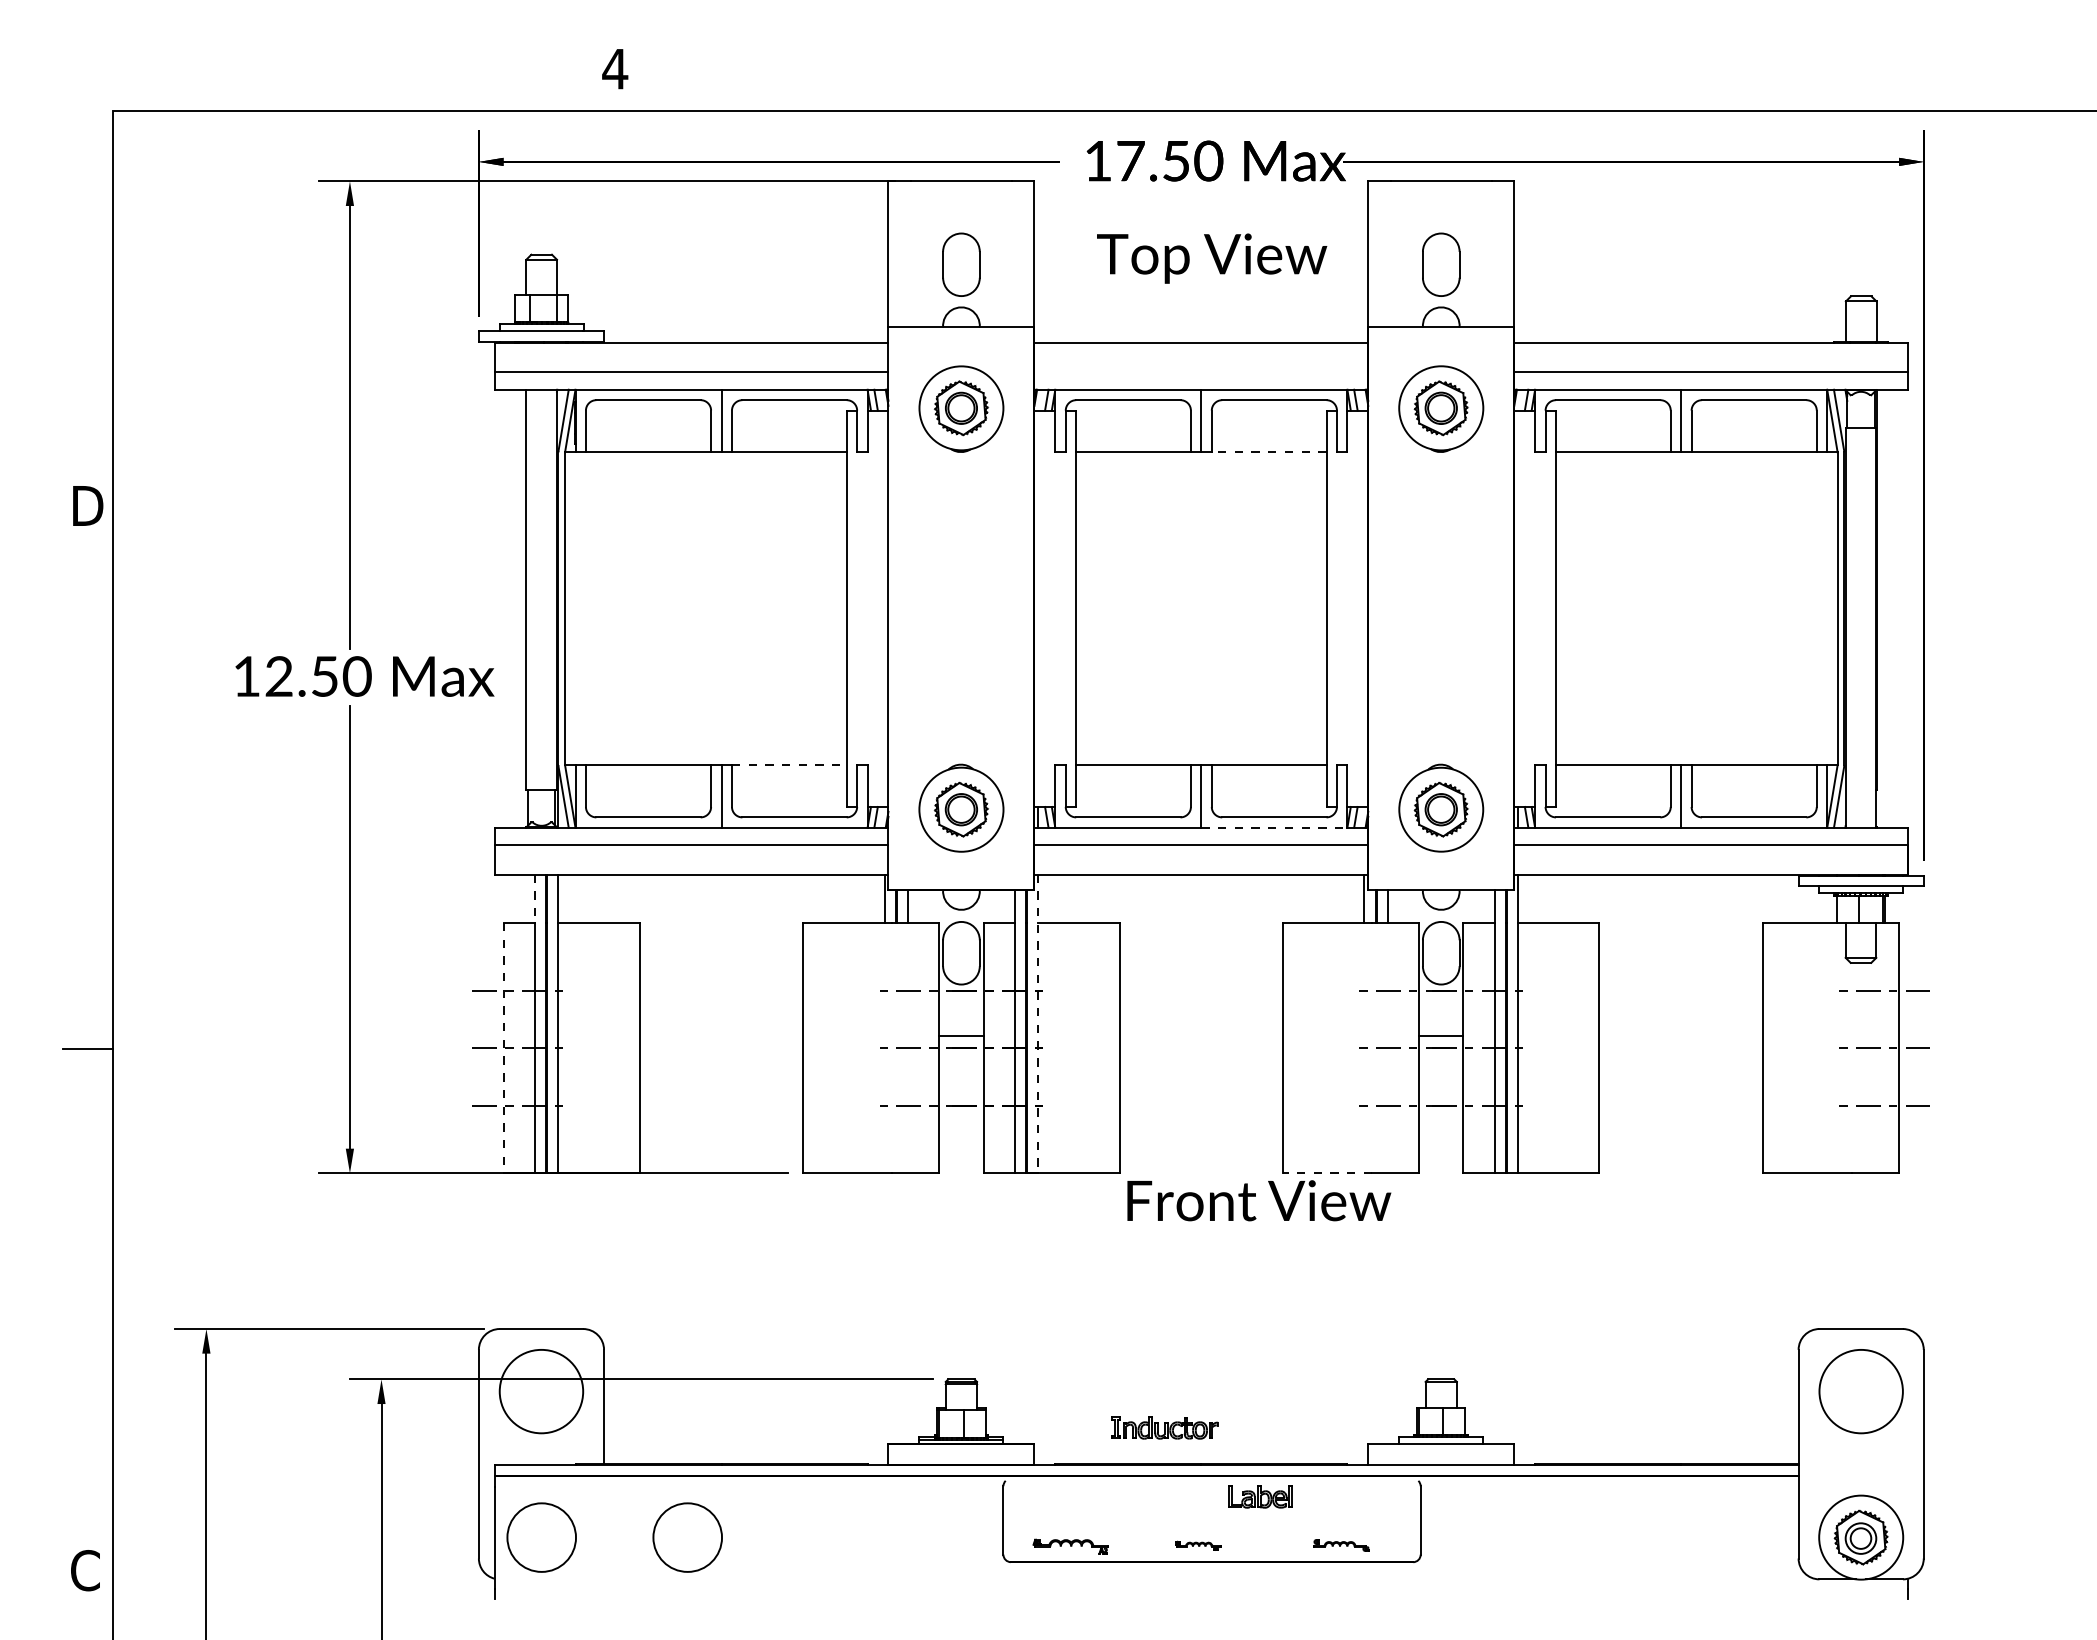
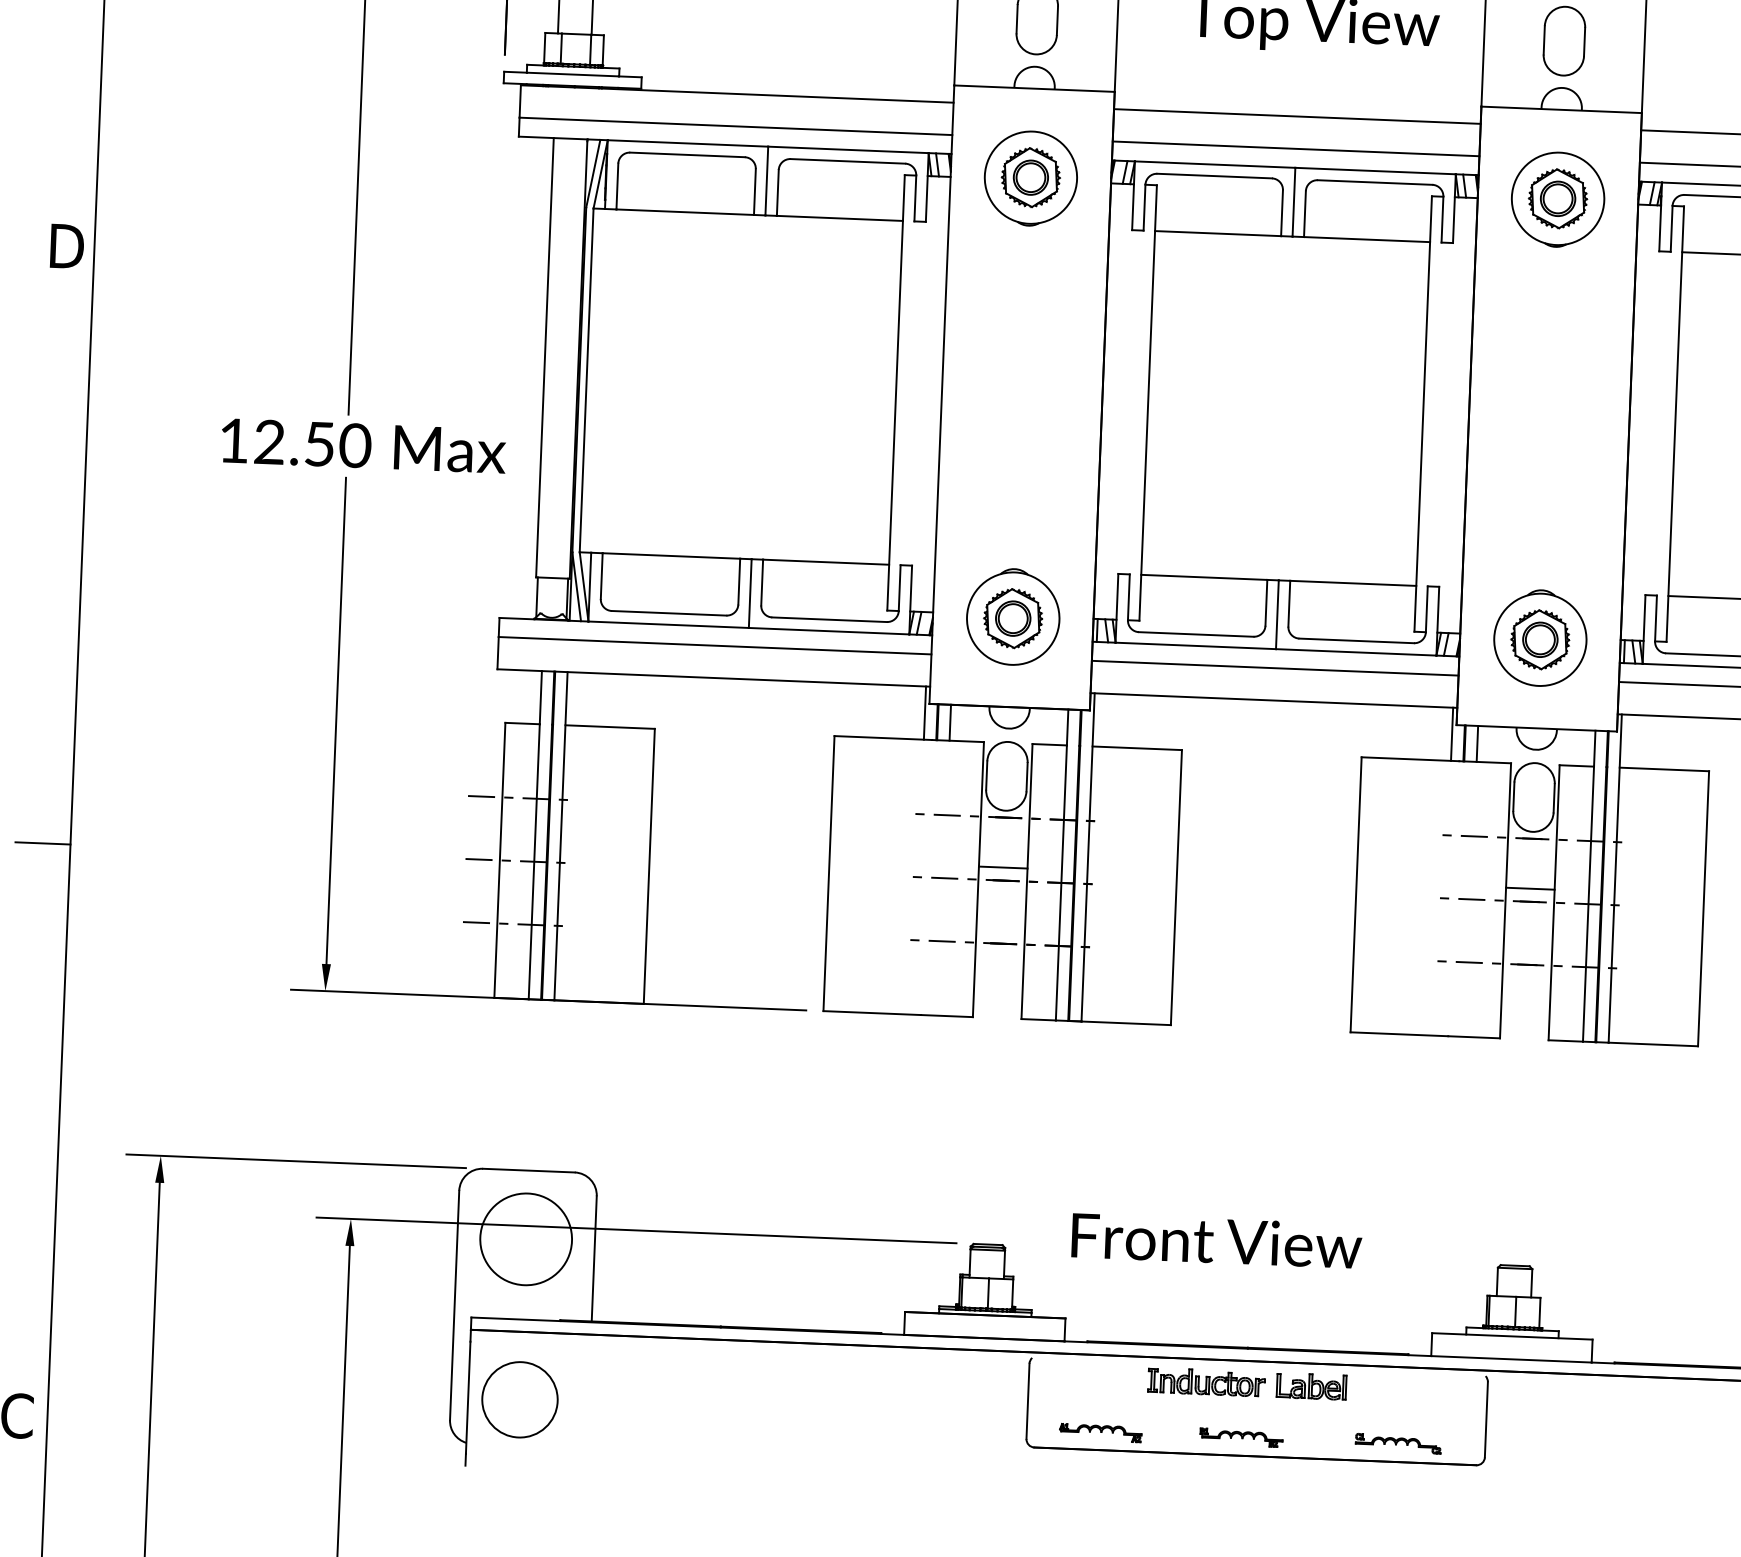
line: (1201, 372) -> (1296, 148), added
line: (1268, 452) -> (1366, 239), dashed -> solid
line: (789, 765) -> (826, 562), dashed -> solid
line: (1274, 827) -> (1356, 652), dashed -> solid
line: (535, 899) -> (541, 698), dashed -> solid
line: (1038, 1024) -> (1088, 858), dashed -> solid
line: (503, 1048) -> (499, 860), dashed -> solid
line: (1327, 1173) -> (1399, 1034), dashed -> solid
text: (1259, 1200) -> (1217, 1240), moved
part: (1164, 1427) -> (1206, 1382), moved
circle: (687, 1537) -> (680, 1406), removed
part: (1198, 1545) -> (1241, 1437), size x1.67
part: (1341, 1545) -> (1398, 1443), size x1.43

